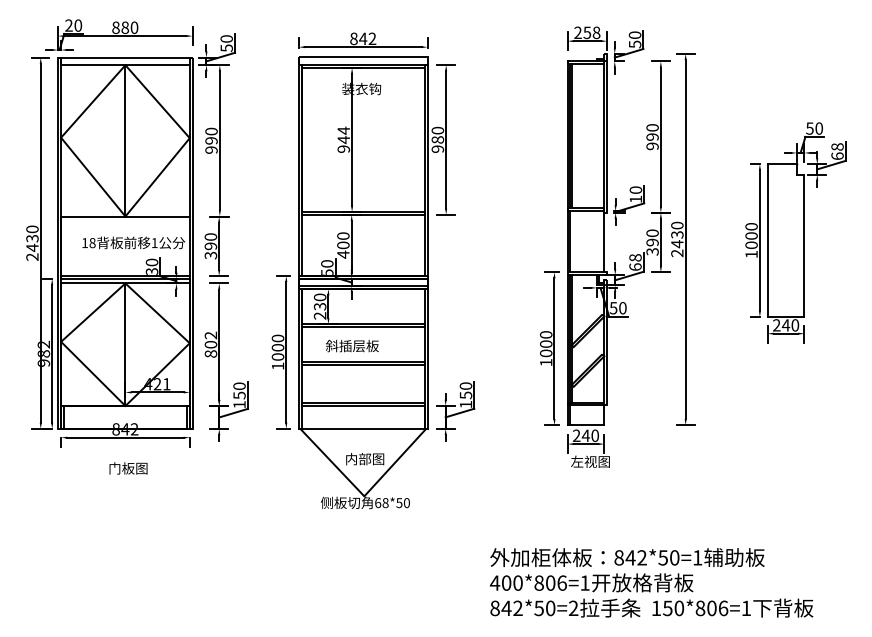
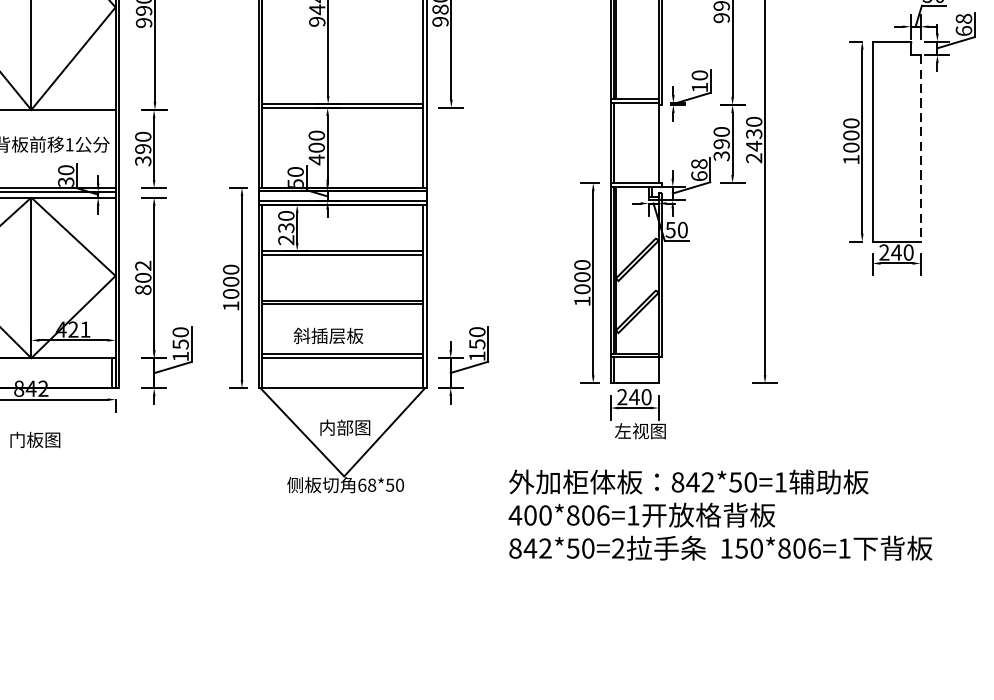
line: (804, 246) -> (920, 149), solid -> dashed
text: (352, 345) -> (328, 335), moved
text: (651, 582) -> (720, 514), moved

